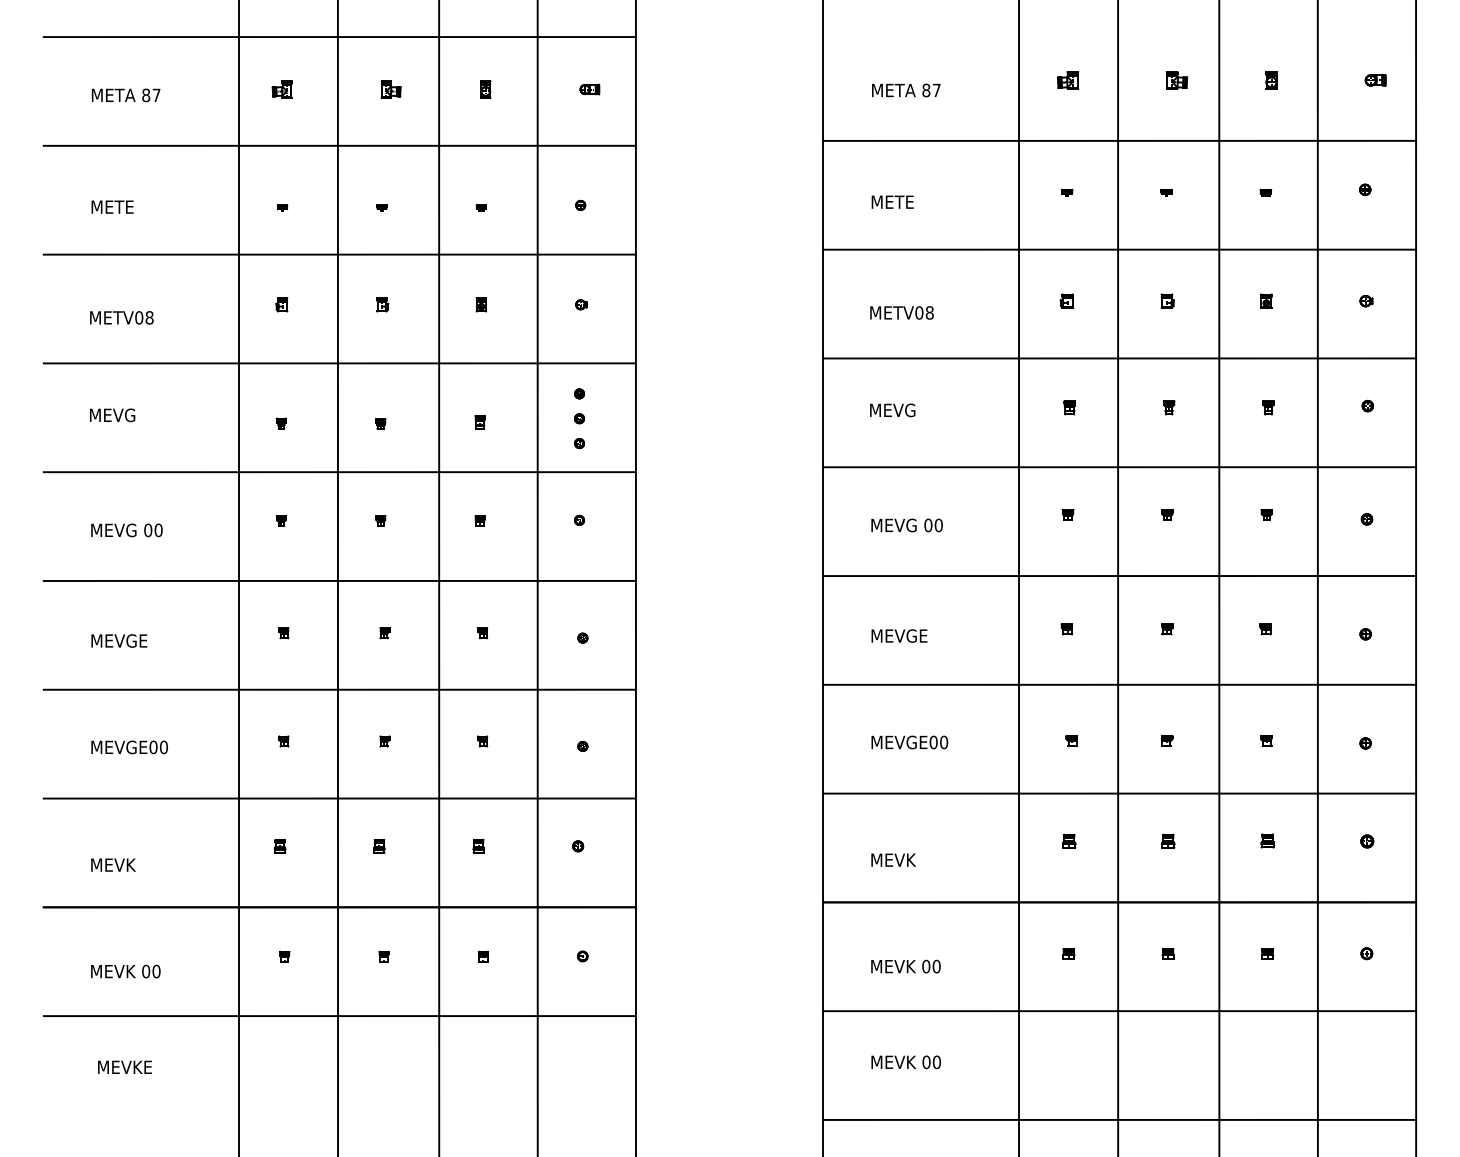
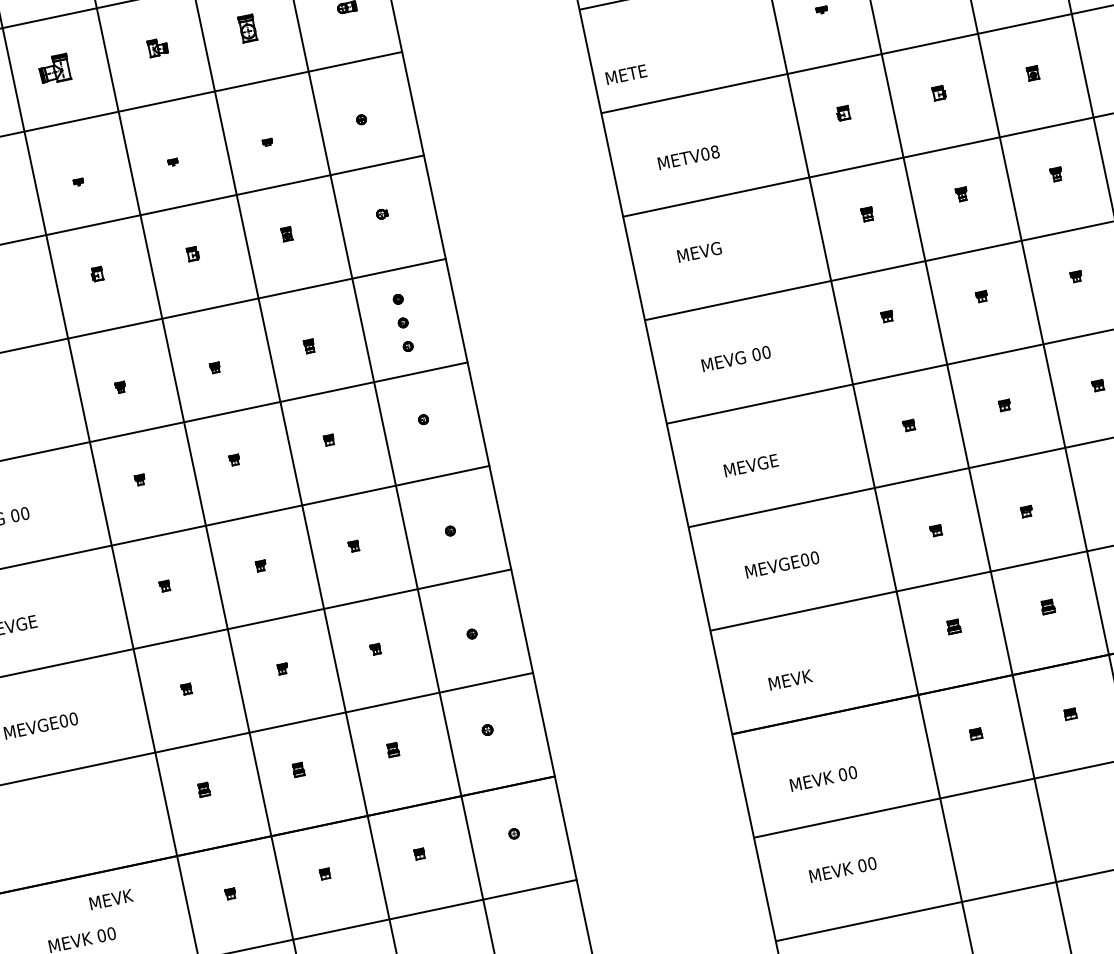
part: (281, 89) -> (53, 69), size x1.6
part: (485, 89) -> (247, 28), size x1.6
text: (892, 201) -> (625, 74), moved
text: (113, 864) -> (111, 898), moved

